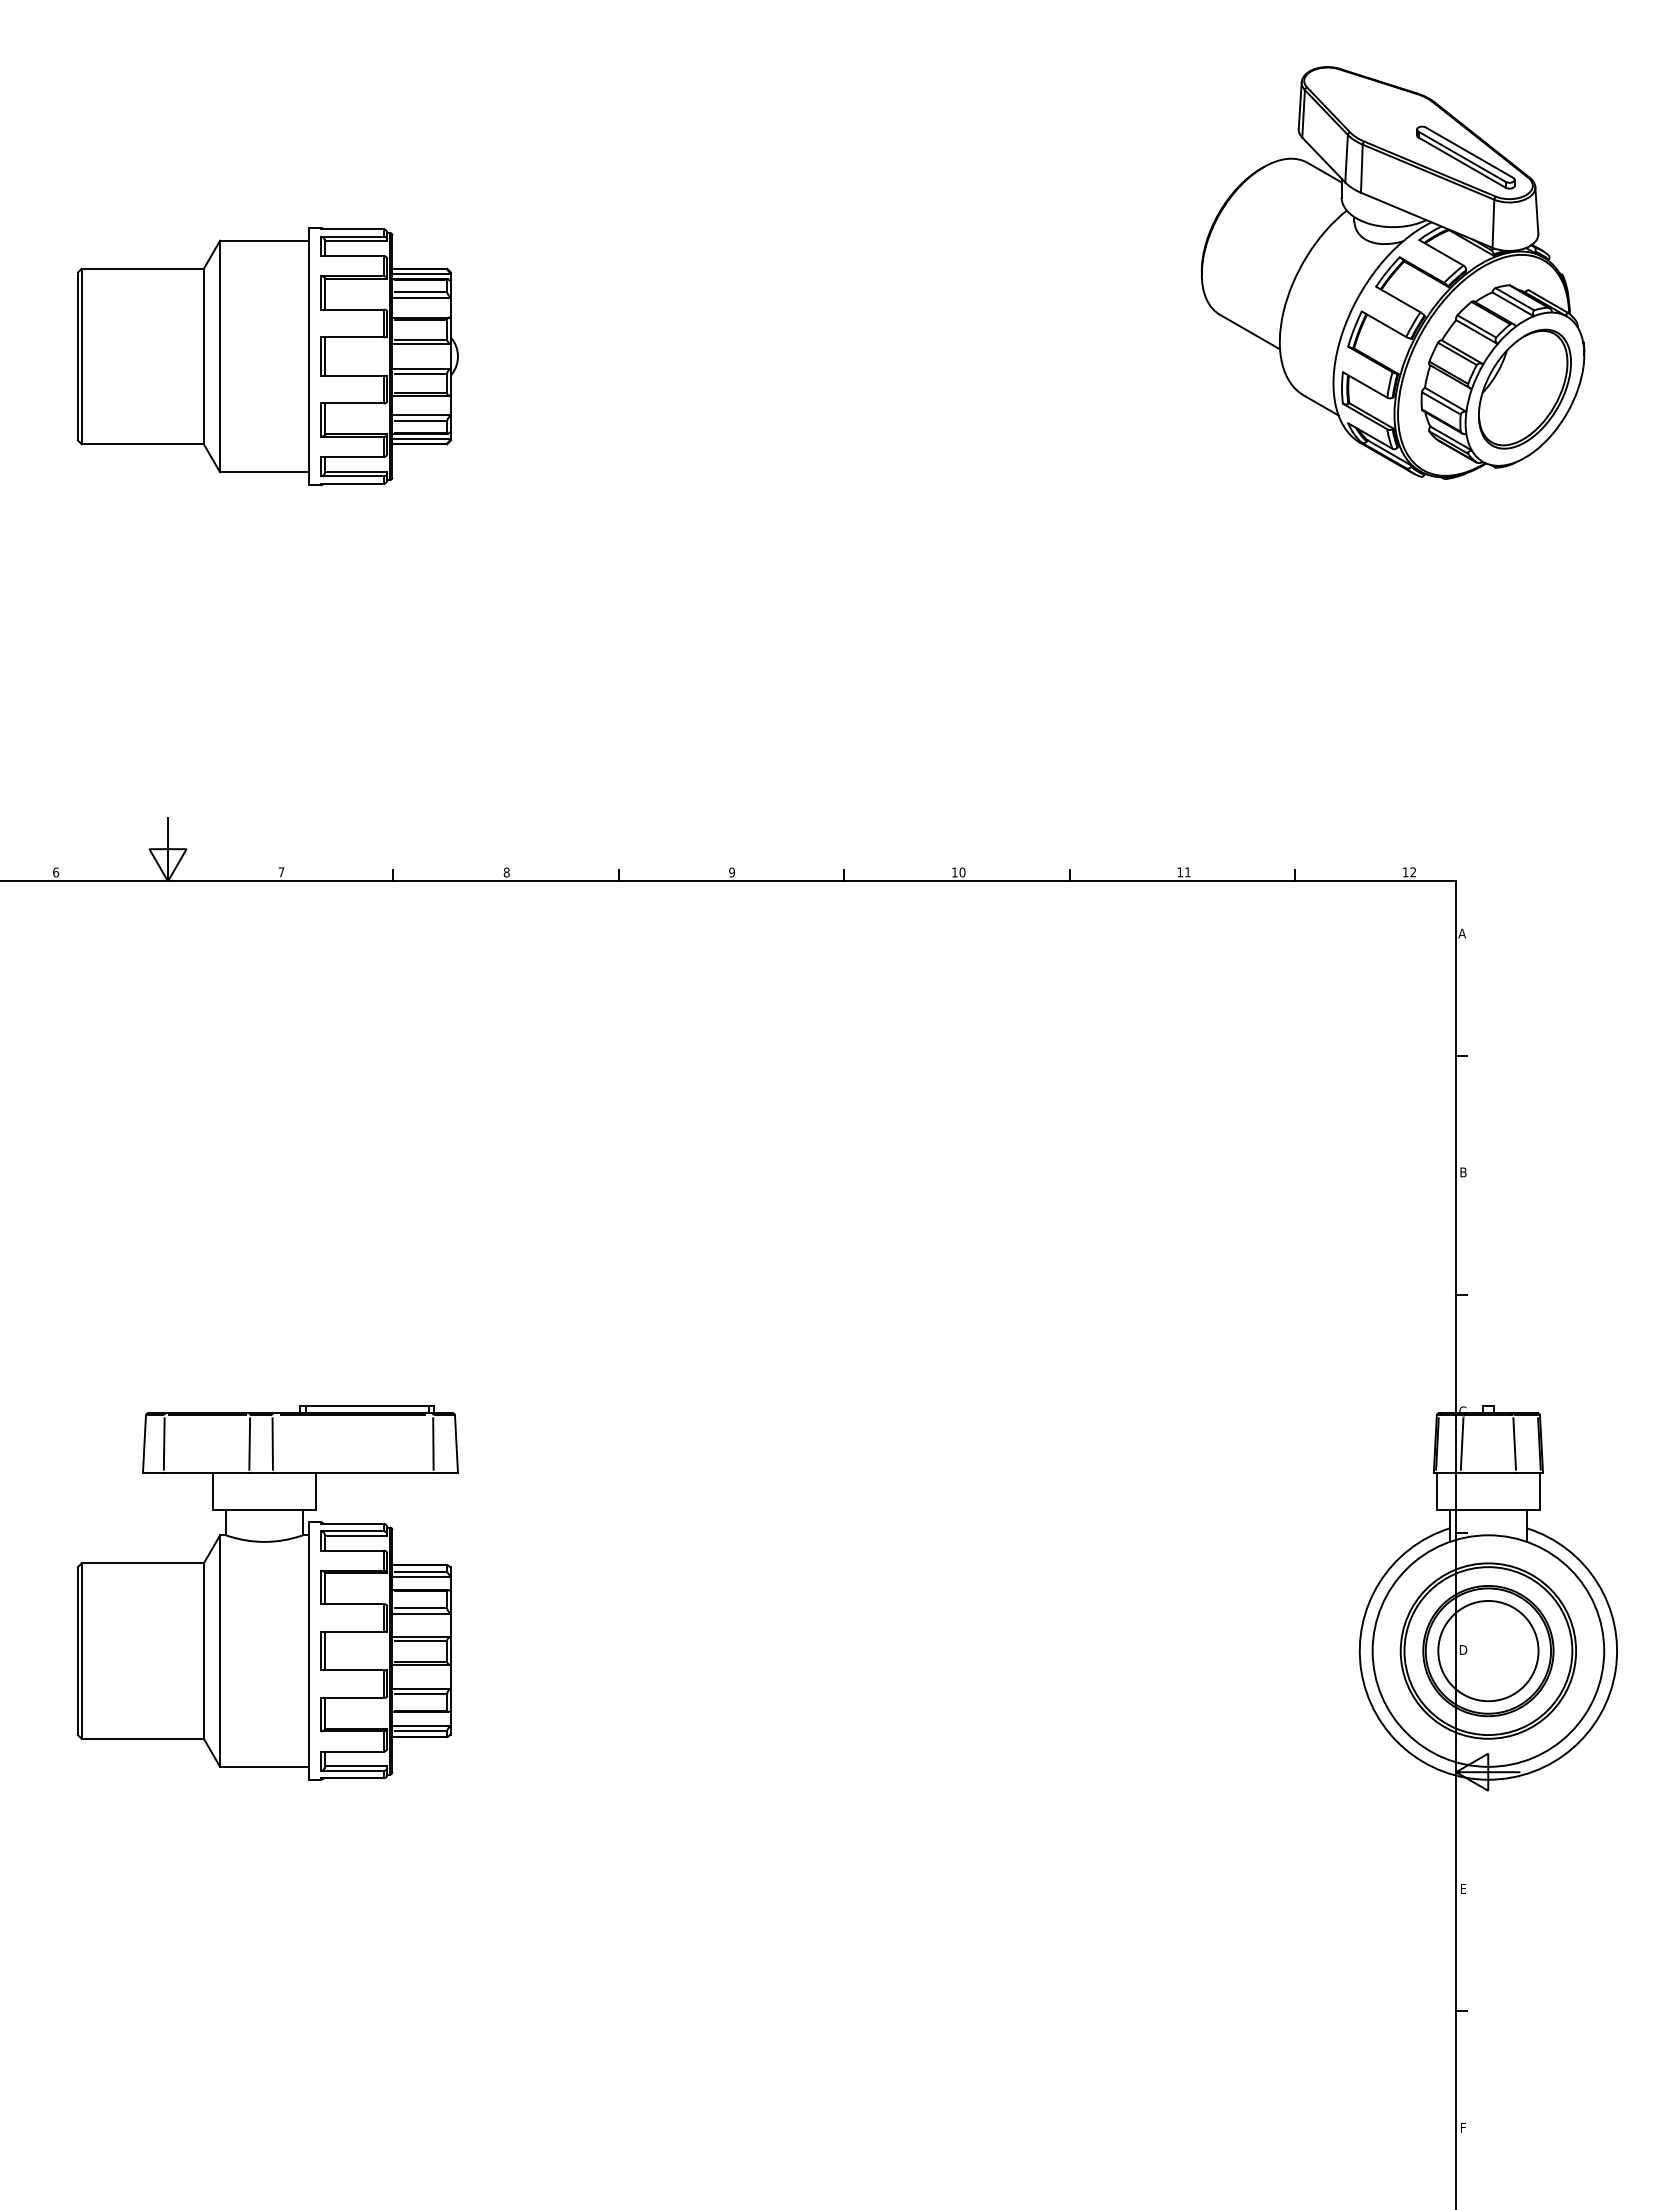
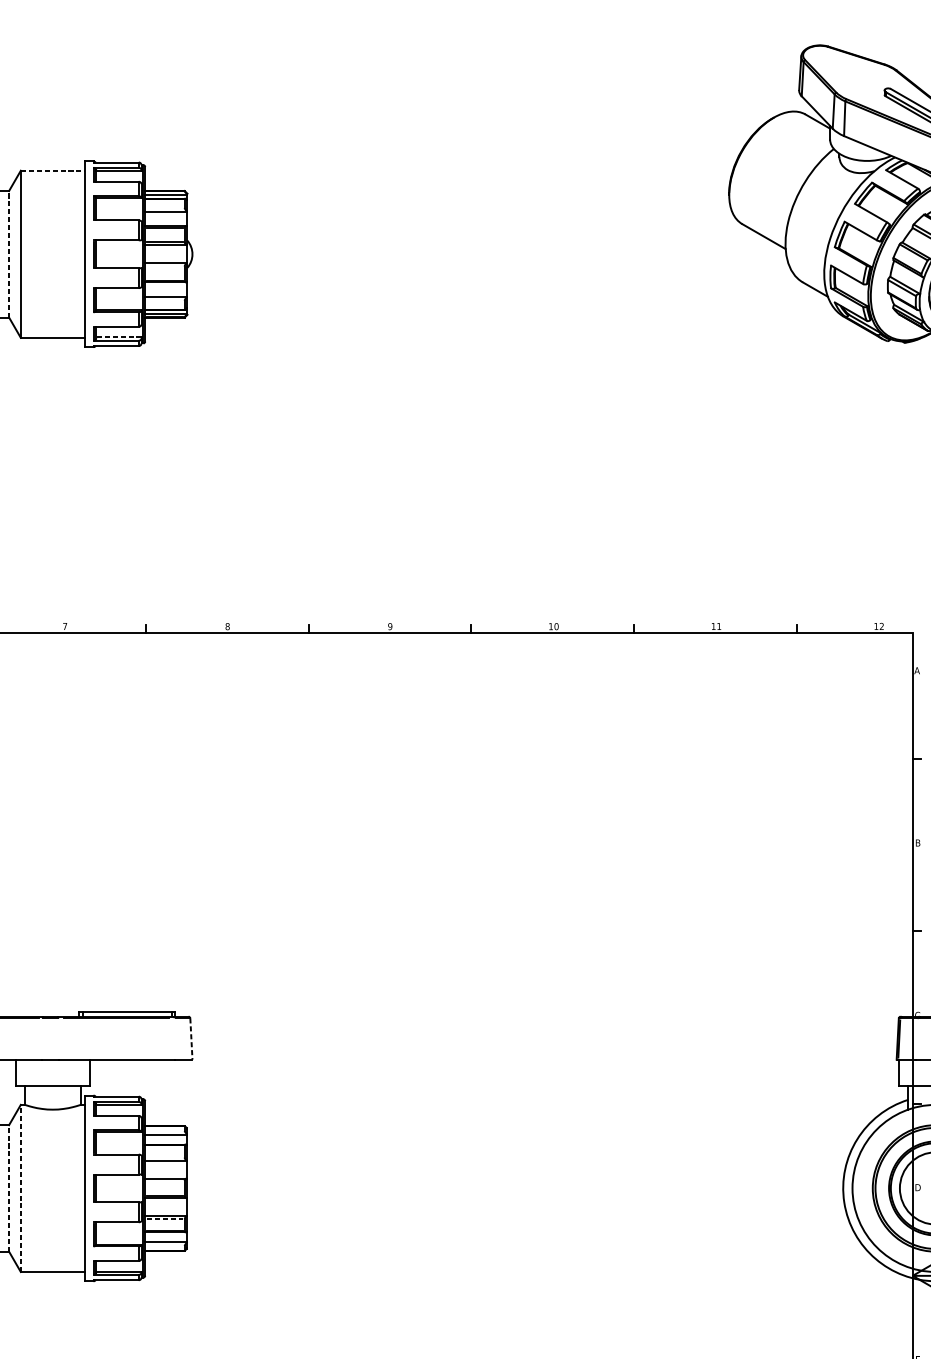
line: (264, 240) -> (52, 170), solid -> dashed
line: (419, 292) -> (164, 208), removed
line: (203, 356) -> (8, 254), solid -> dashed
line: (419, 373) -> (164, 266), removed
line: (419, 420) -> (164, 300), removed
line: (355, 471) -> (118, 337), solid -> dashed
line: (249, 1443) -> (42, 1038), removed
line: (272, 1443) -> (58, 1038), removed
line: (433, 1443) -> (174, 1038), removed
line: (1461, 1443) -> (916, 1038), removed
line: (456, 1444) -> (191, 1039), solid -> dashed
line: (419, 1571) -> (164, 1131), removed
line: (419, 1608) -> (164, 1157), removed
line: (419, 1640) -> (164, 1180), removed
line: (203, 1651) -> (8, 1188), solid -> dashed
line: (220, 1651) -> (21, 1188), solid -> dashed
line: (419, 1693) -> (164, 1219), solid -> dashed
line: (419, 1730) -> (164, 1245), removed

